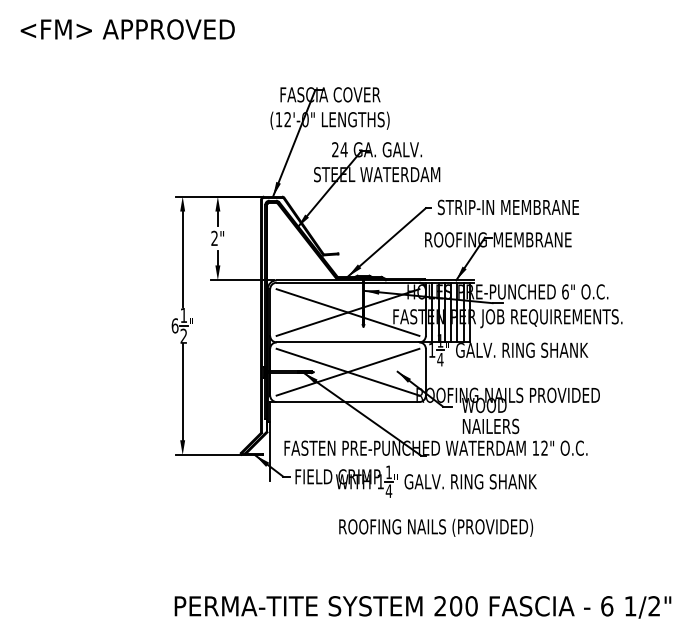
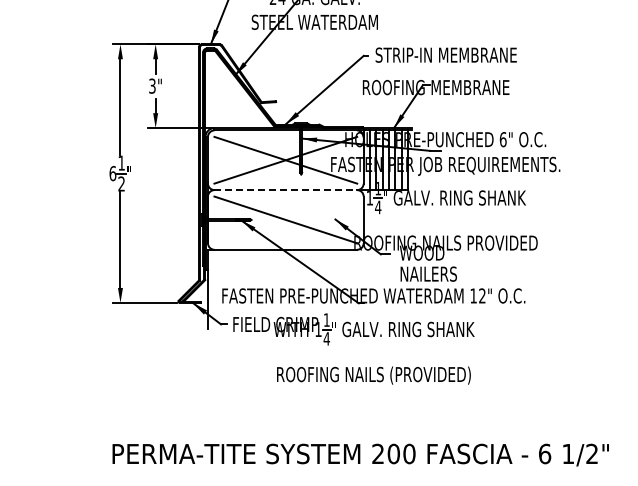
text: (214, 238) -> (152, 86), 2" -> 3"
line: (348, 342) -> (286, 190), solid -> dashed
line: (347, 371) -> (285, 219), removed

